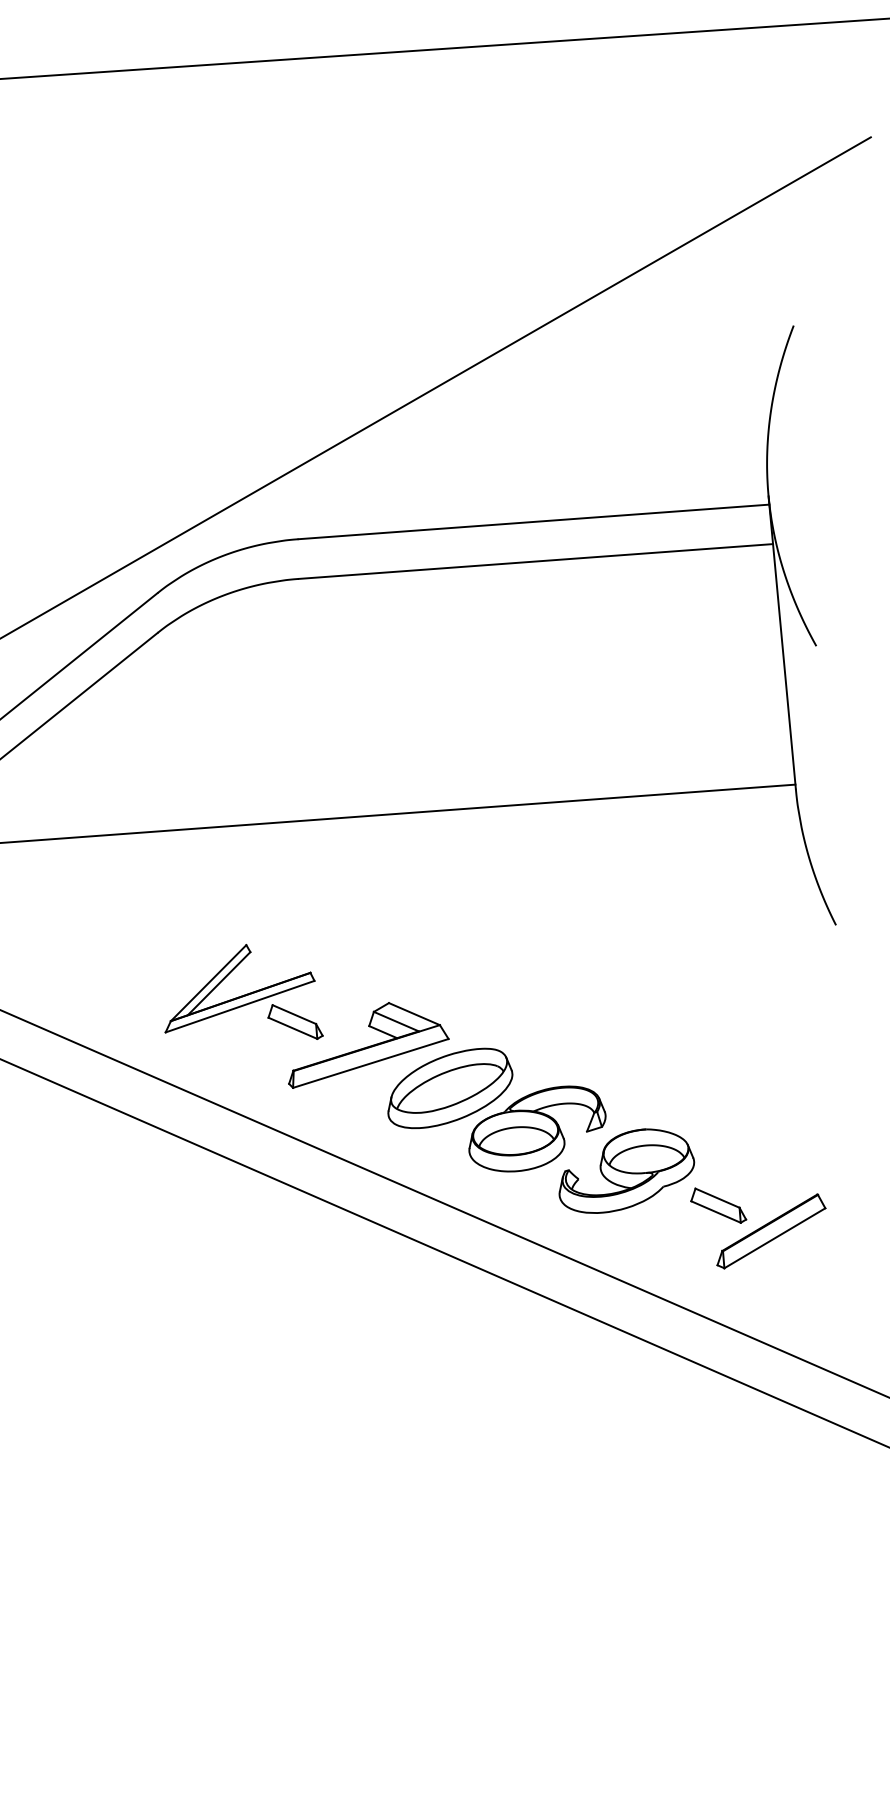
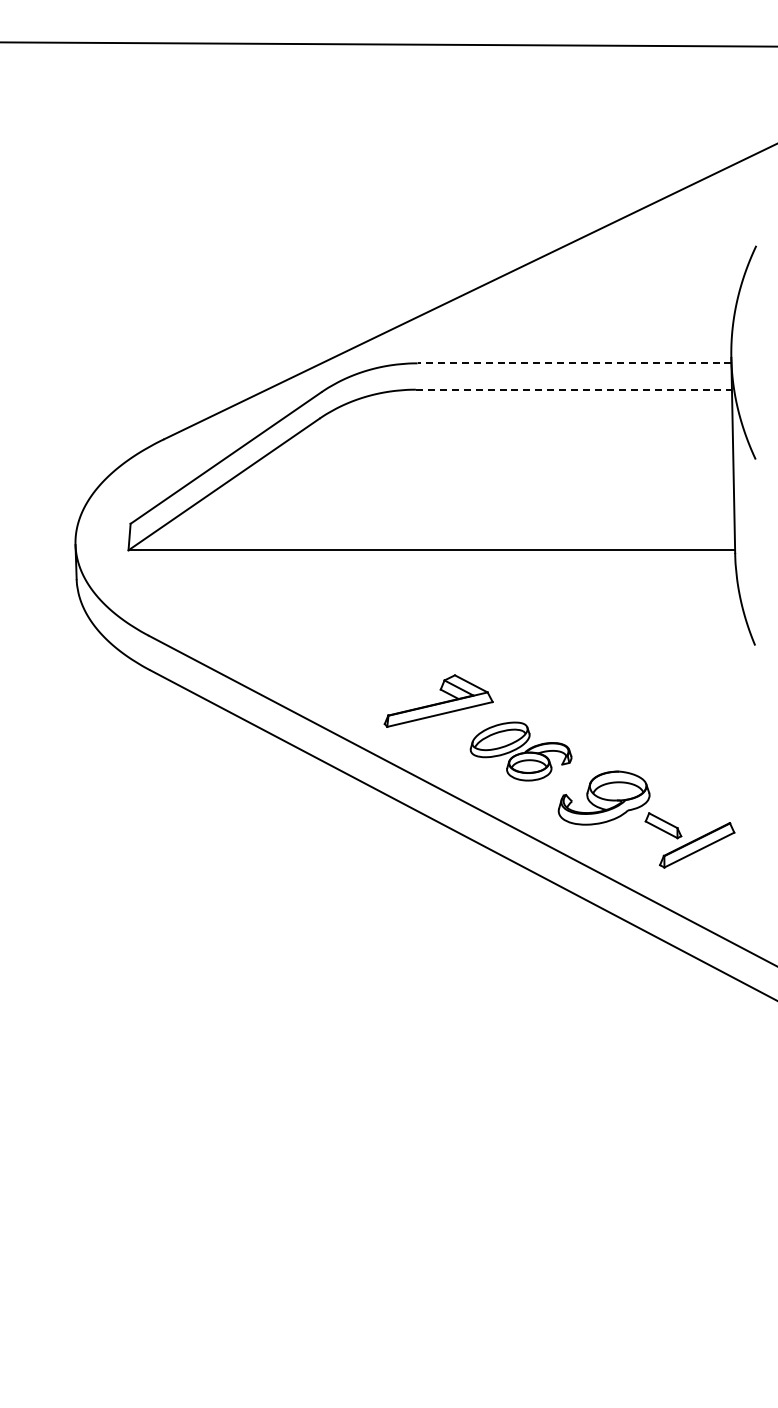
line: (533, 522) -> (574, 363), solid -> dashed
line: (536, 561) -> (574, 389), solid -> dashed
part: (241, 994) -> (357, 662), removed
part: (495, 1110) -> (520, 751), size x0.7

